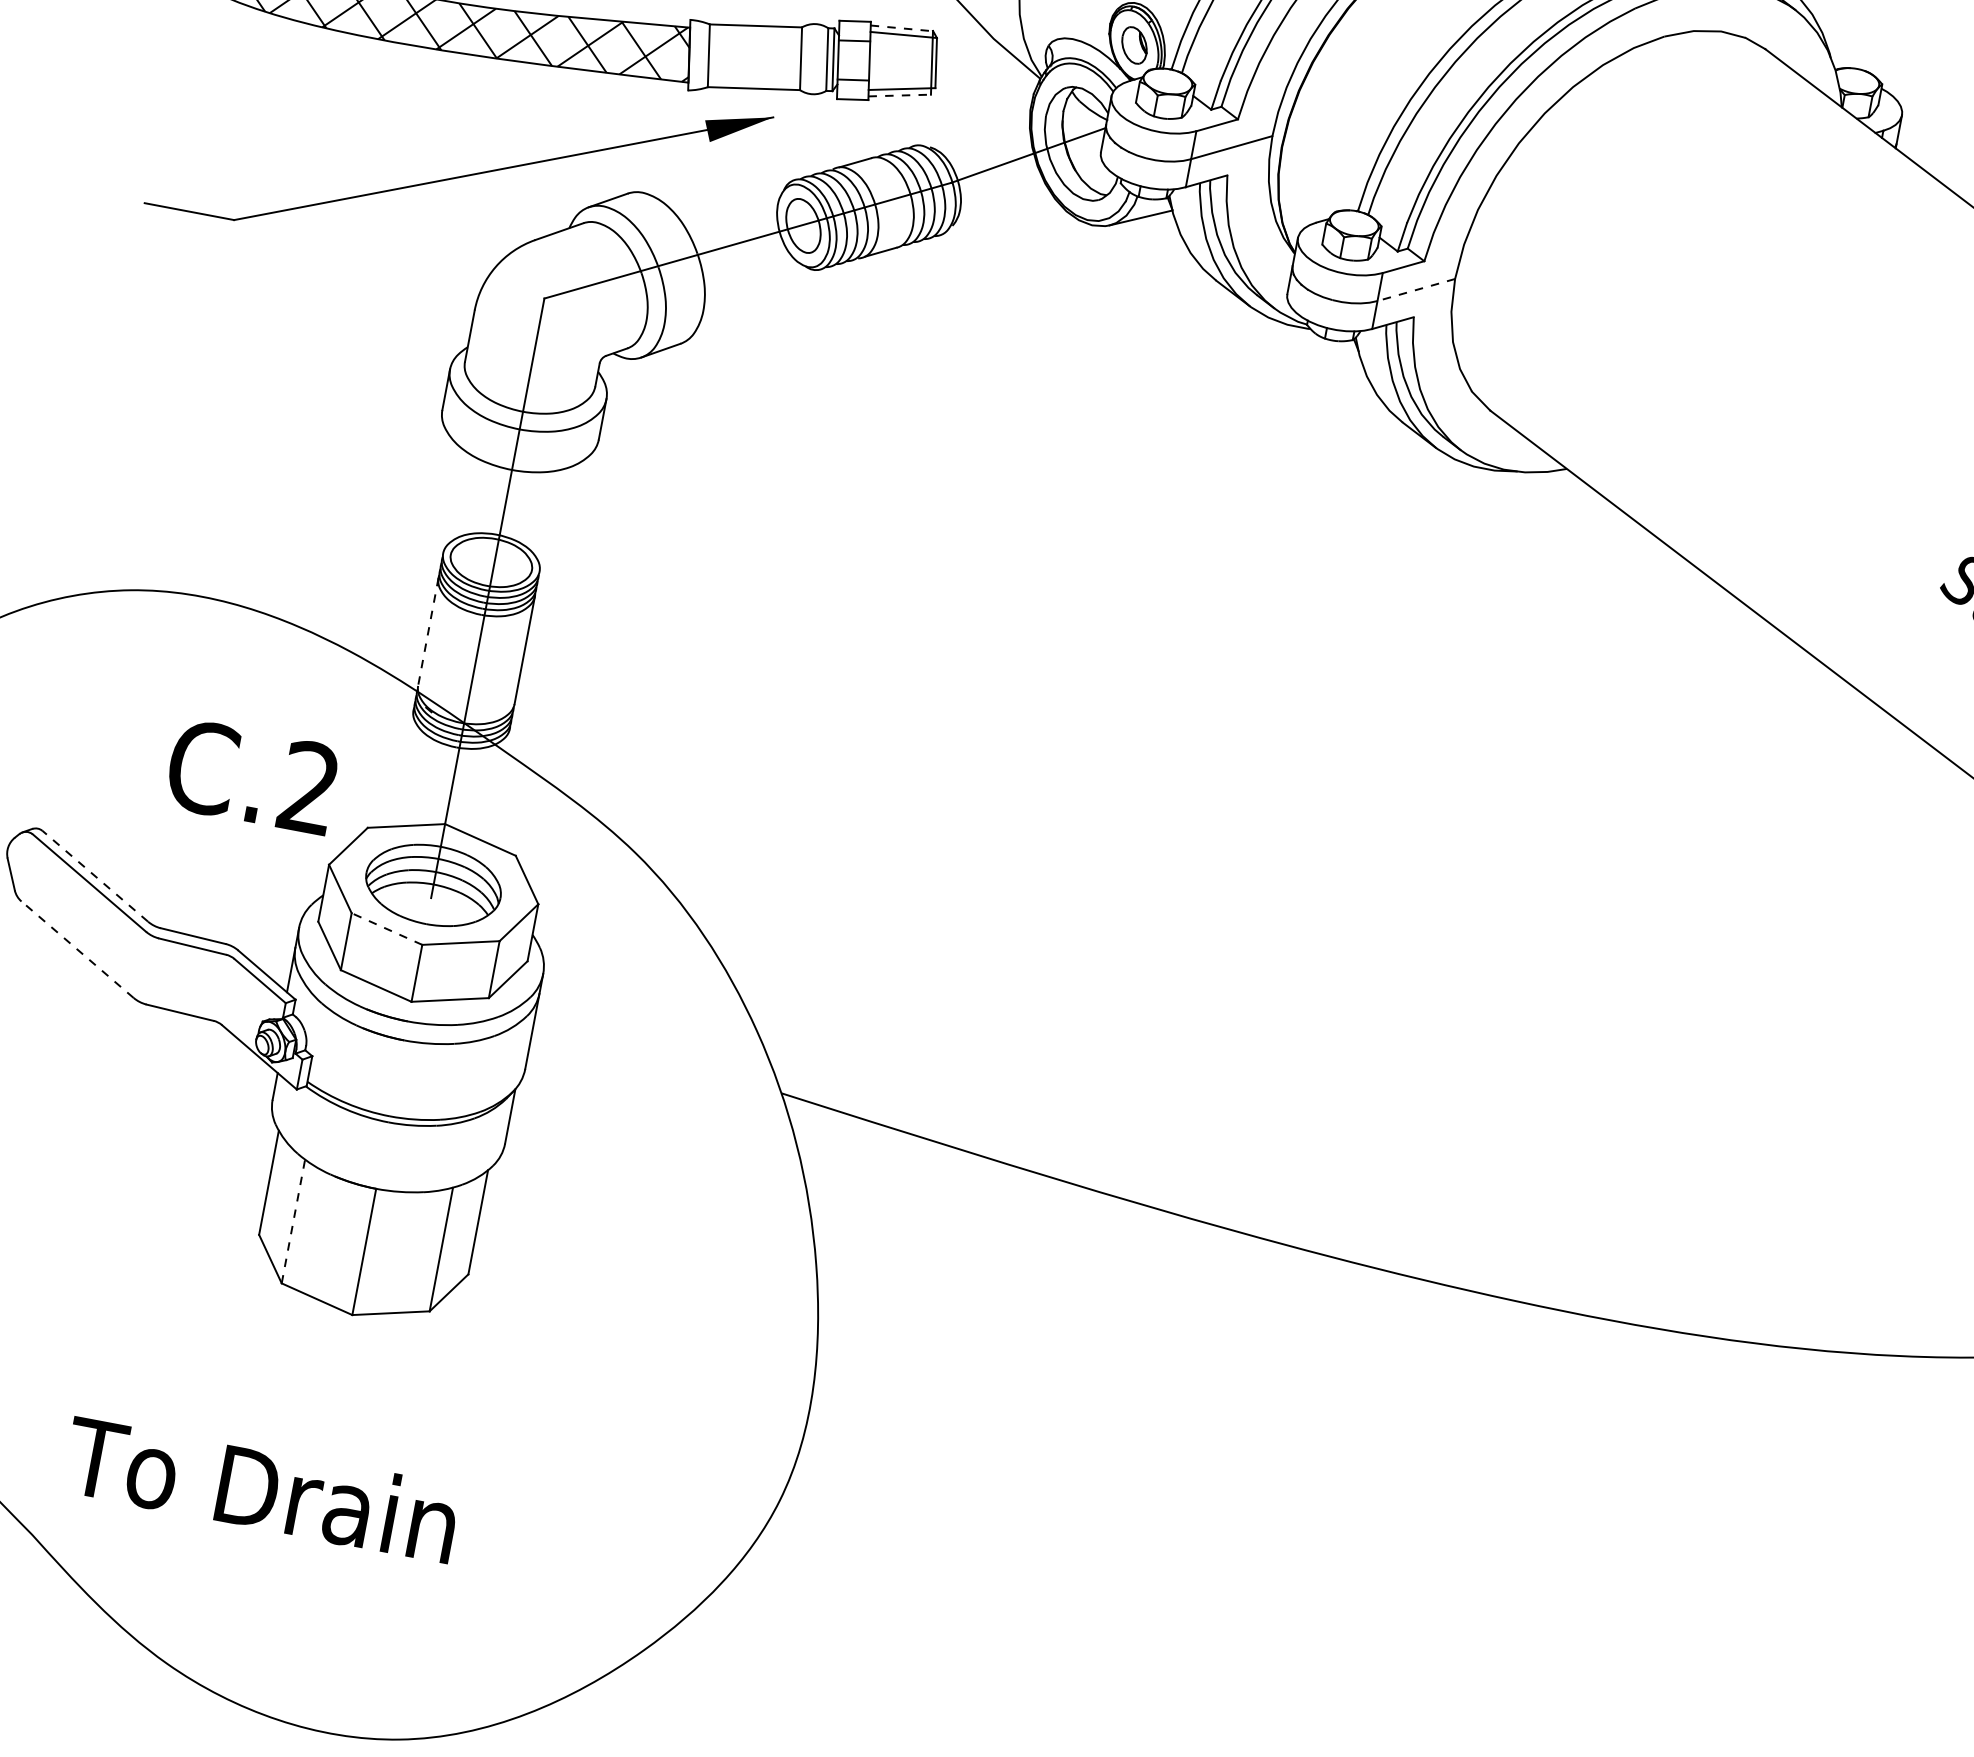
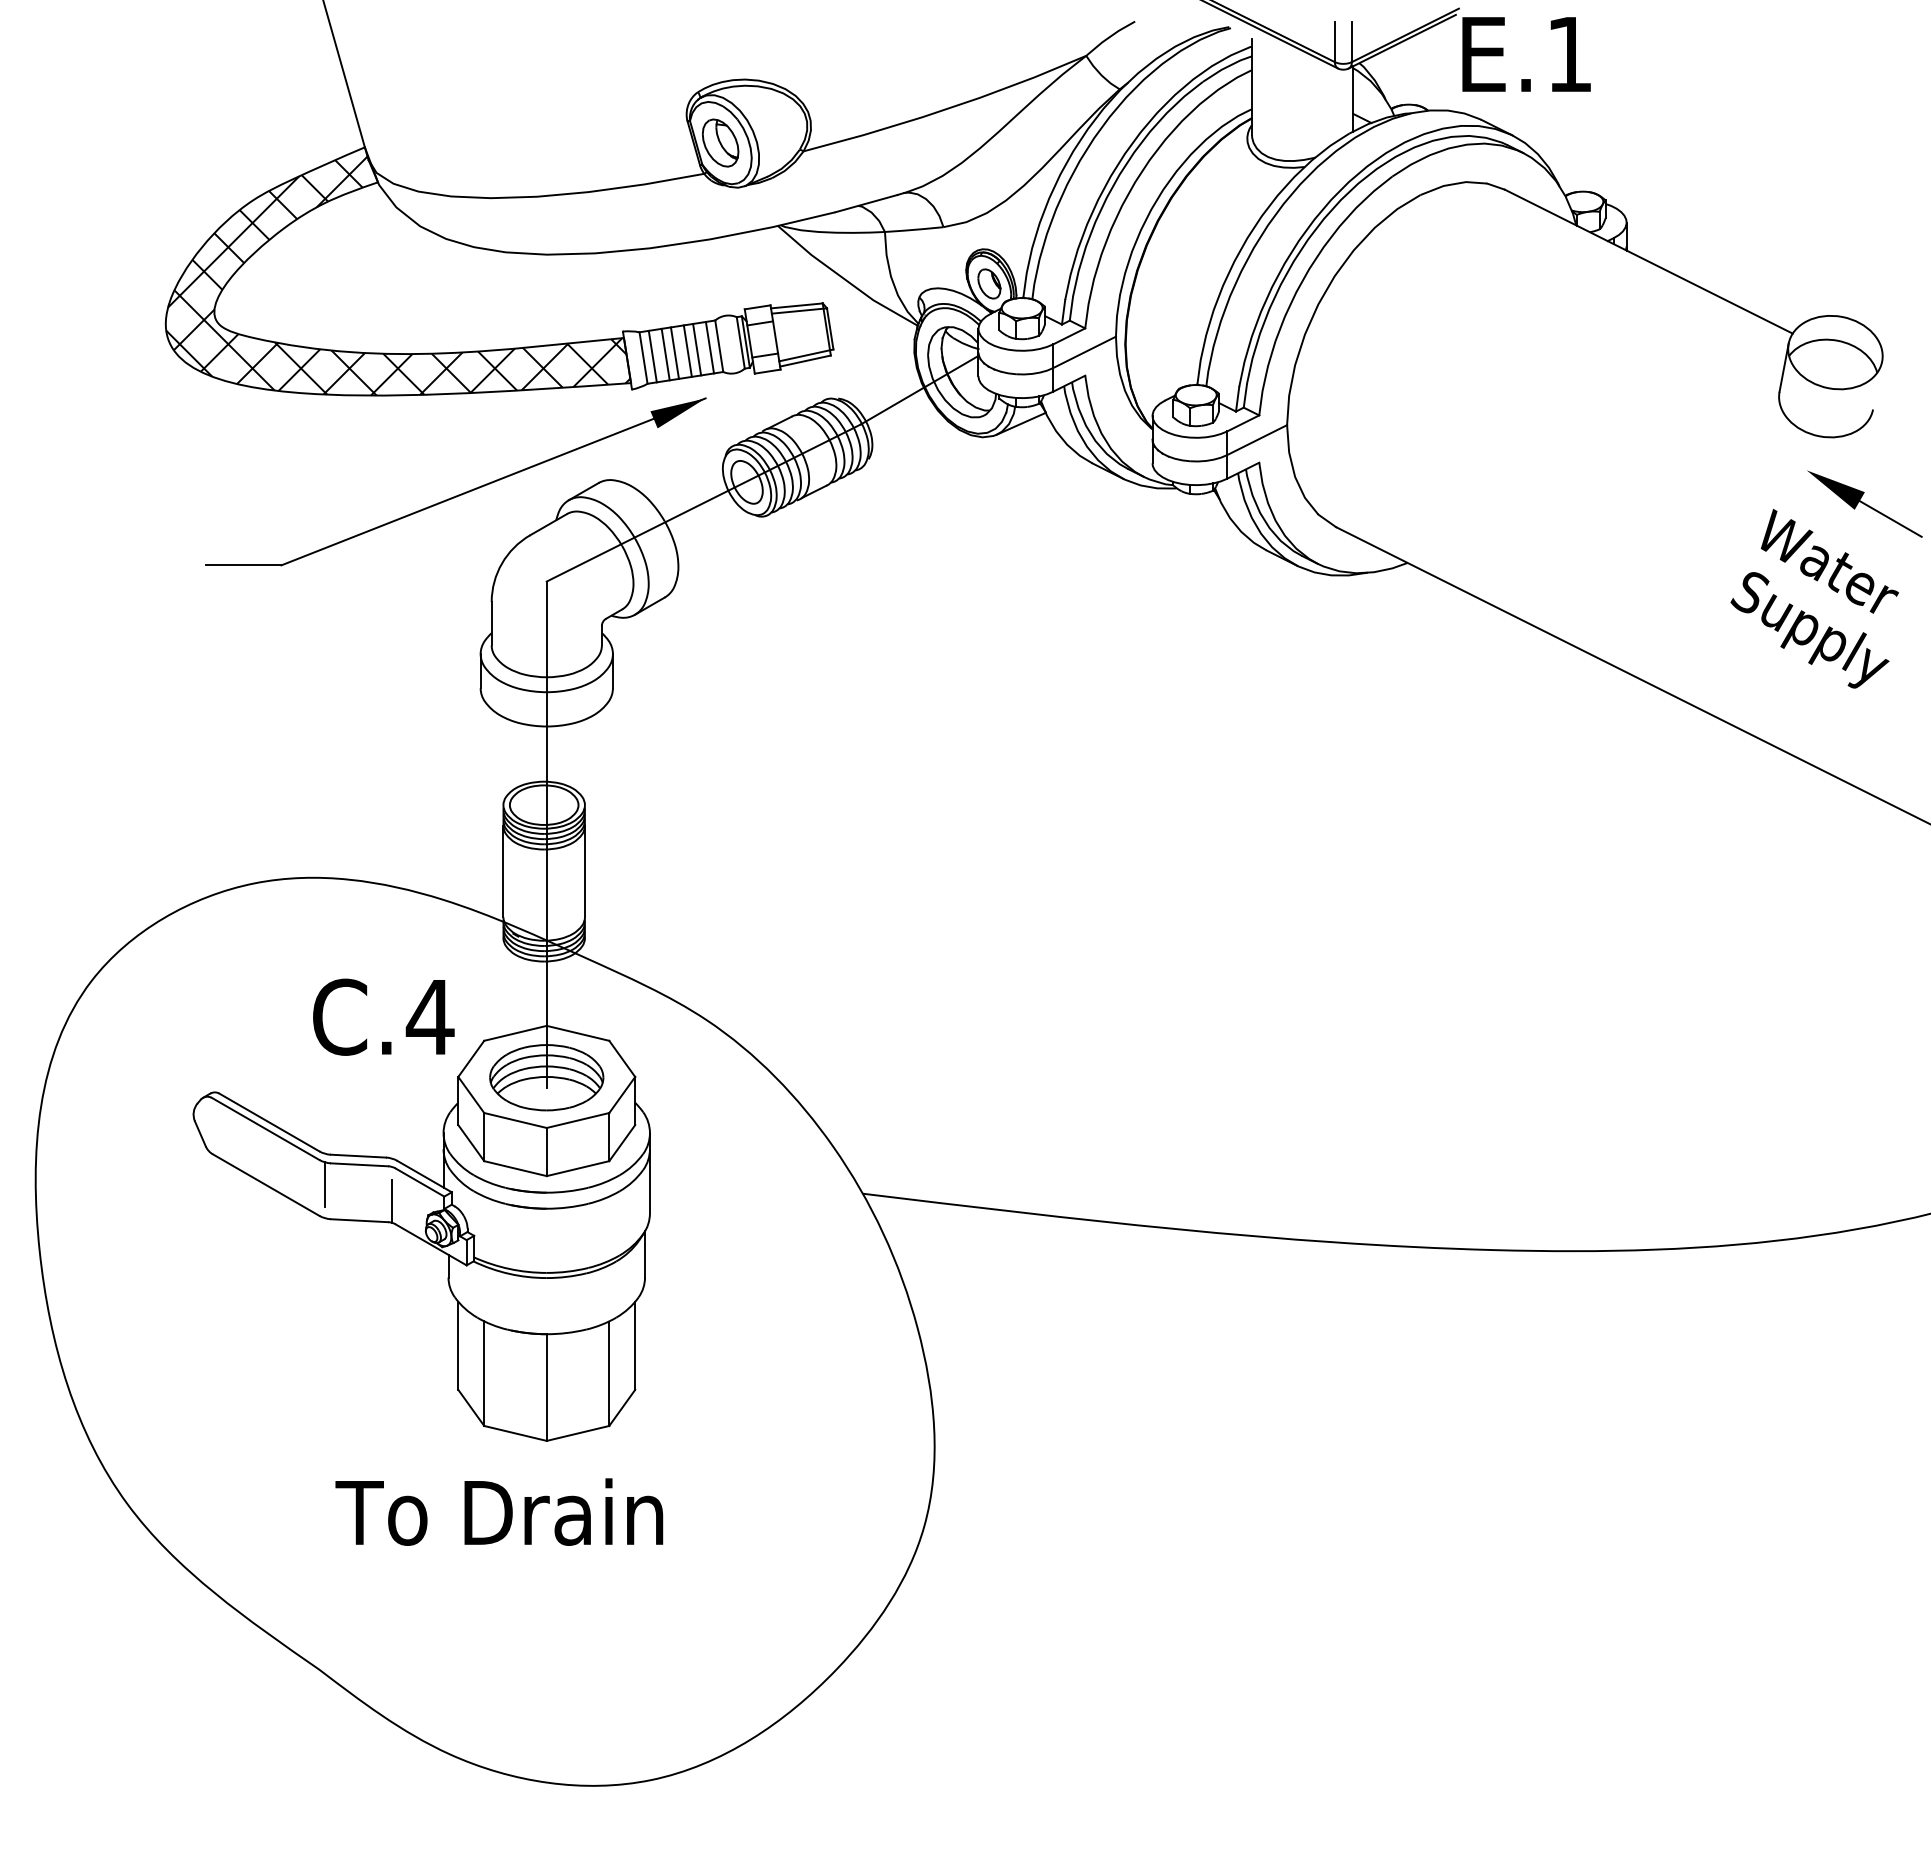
line: (902, 28) -> (797, 305), dashed -> solid
line: (719, 55) -> (652, 356), added
line: (735, 56) -> (665, 354), added
line: (746, 56) -> (674, 352), added
line: (762, 56) -> (687, 350), added
line: (774, 57) -> (697, 349), added
line: (789, 58) -> (709, 347), added
line: (899, 96) -> (805, 361), dashed -> solid
line: (1416, 290) -> (1257, 440), dashed -> solid
line: (428, 631) -> (503, 871), dashed -> solid
text: (308, 786) -> (429, 1016), C.2 -> C.4
line: (95, 876) -> (269, 1122), dashed -> solid
line: (386, 929) -> (515, 1120), dashed -> solid
line: (76, 948) -> (265, 1184), dashed -> solid
line: (146, 962) -> (324, 1184), added
line: (223, 996) -> (392, 1200), added
line: (293, 1221) -> (484, 1373), dashed -> solid
text: (261, 1488) -> (499, 1511), moved

